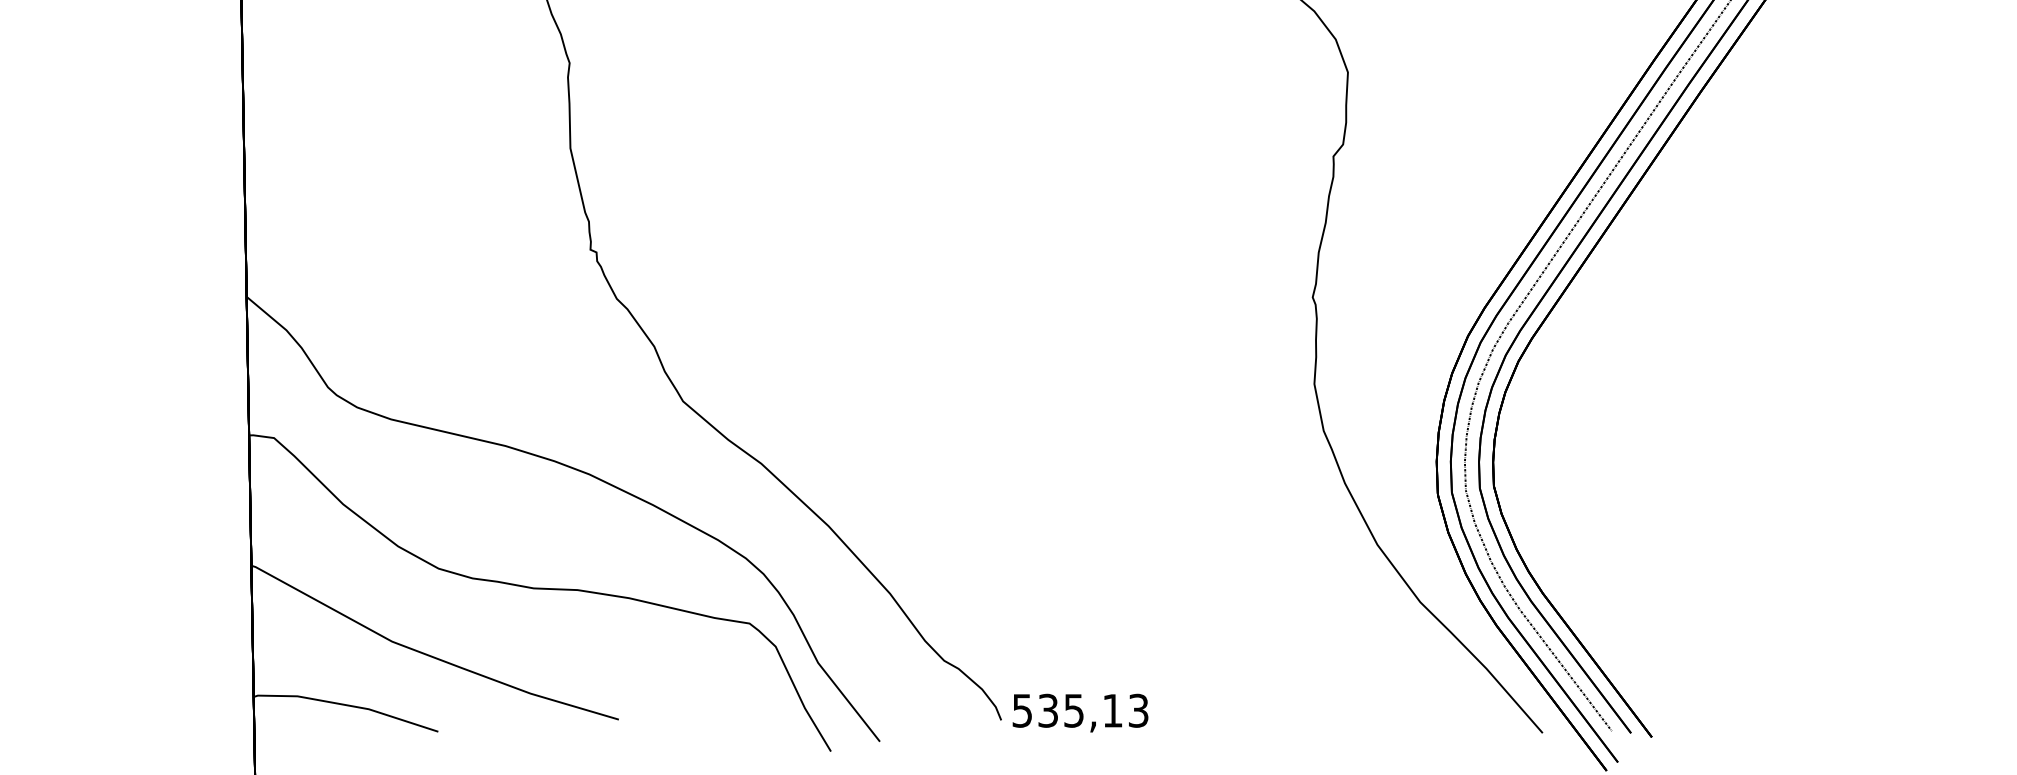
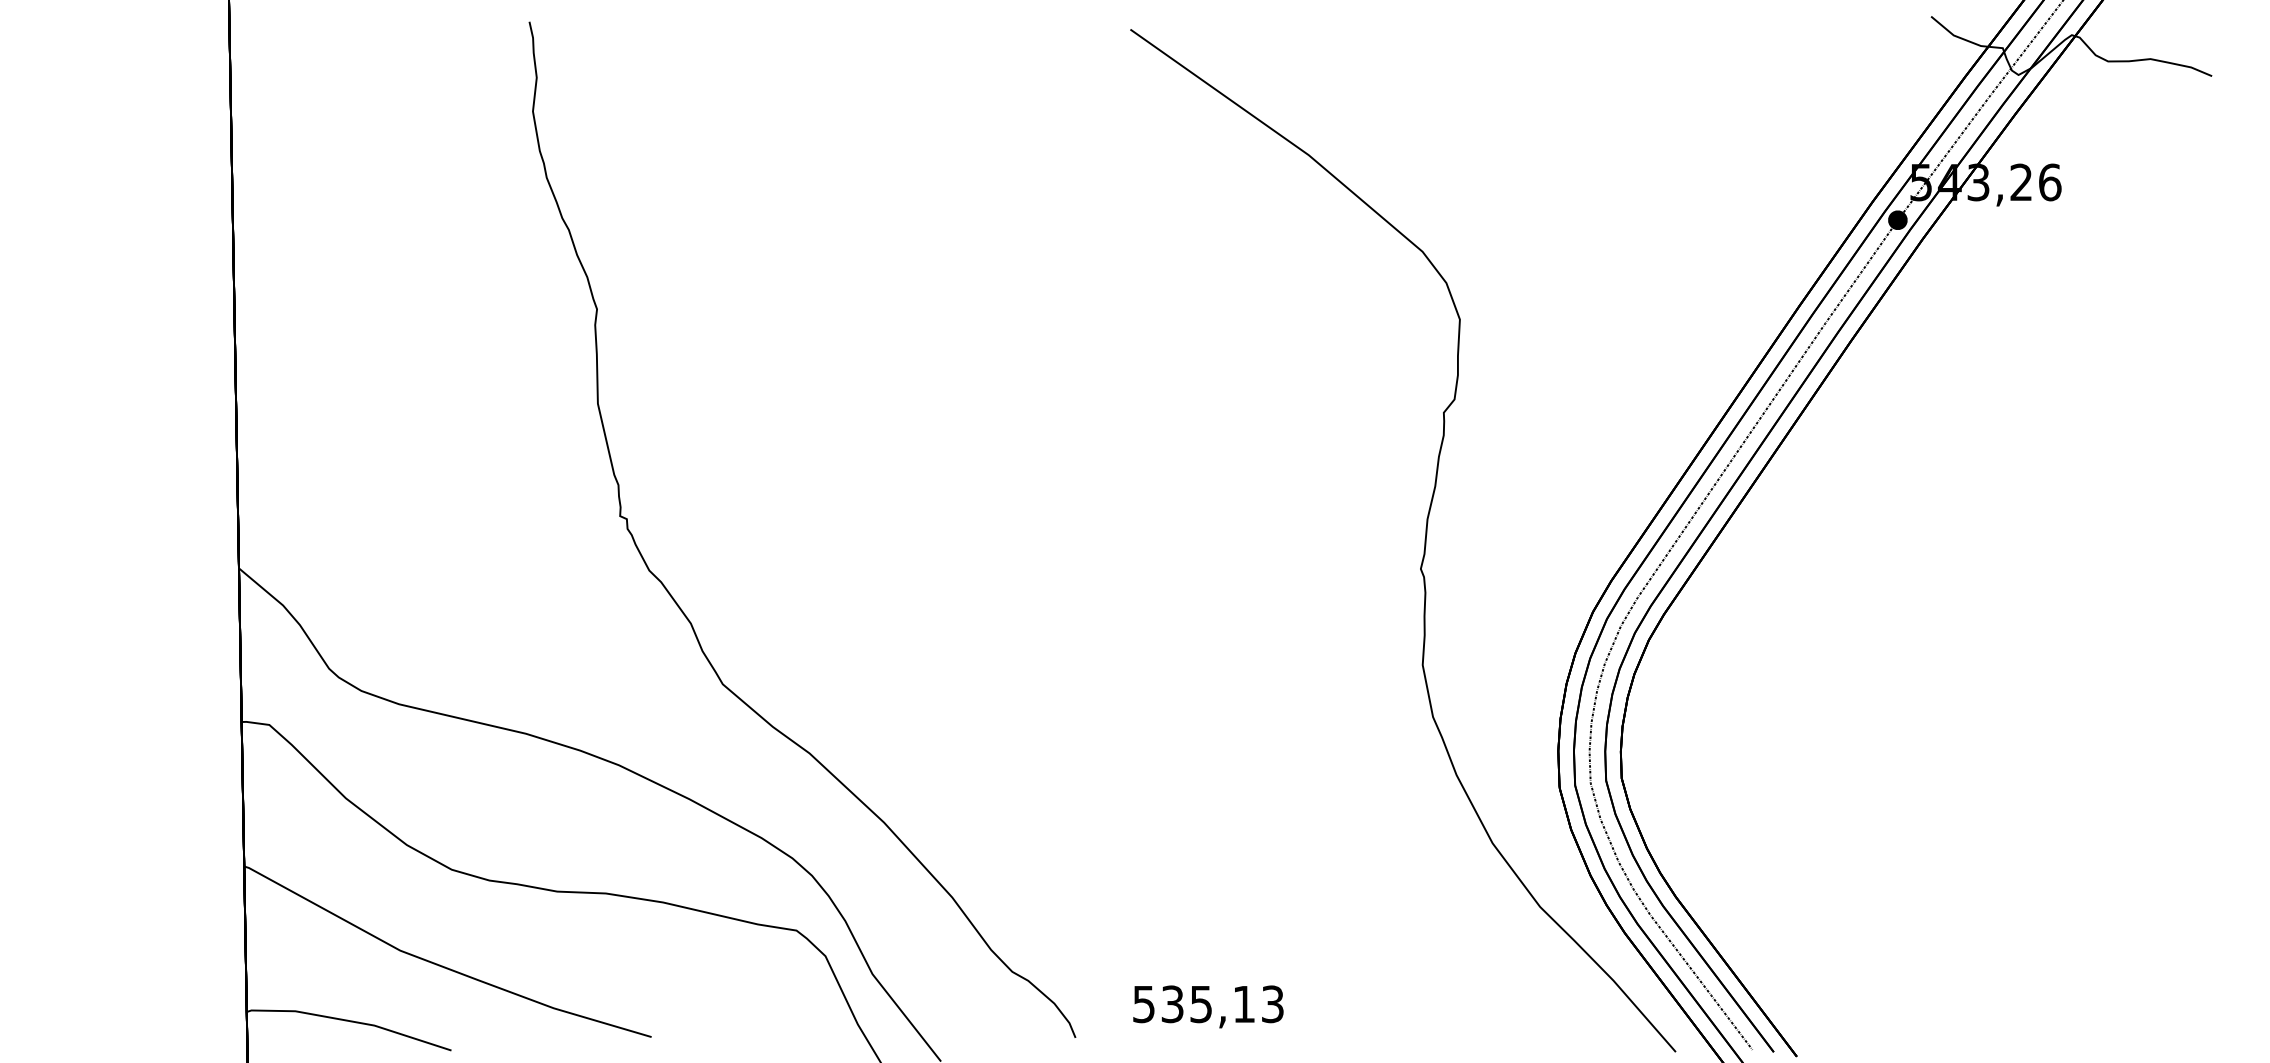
text: (1080, 712) -> (1208, 1006), moved

